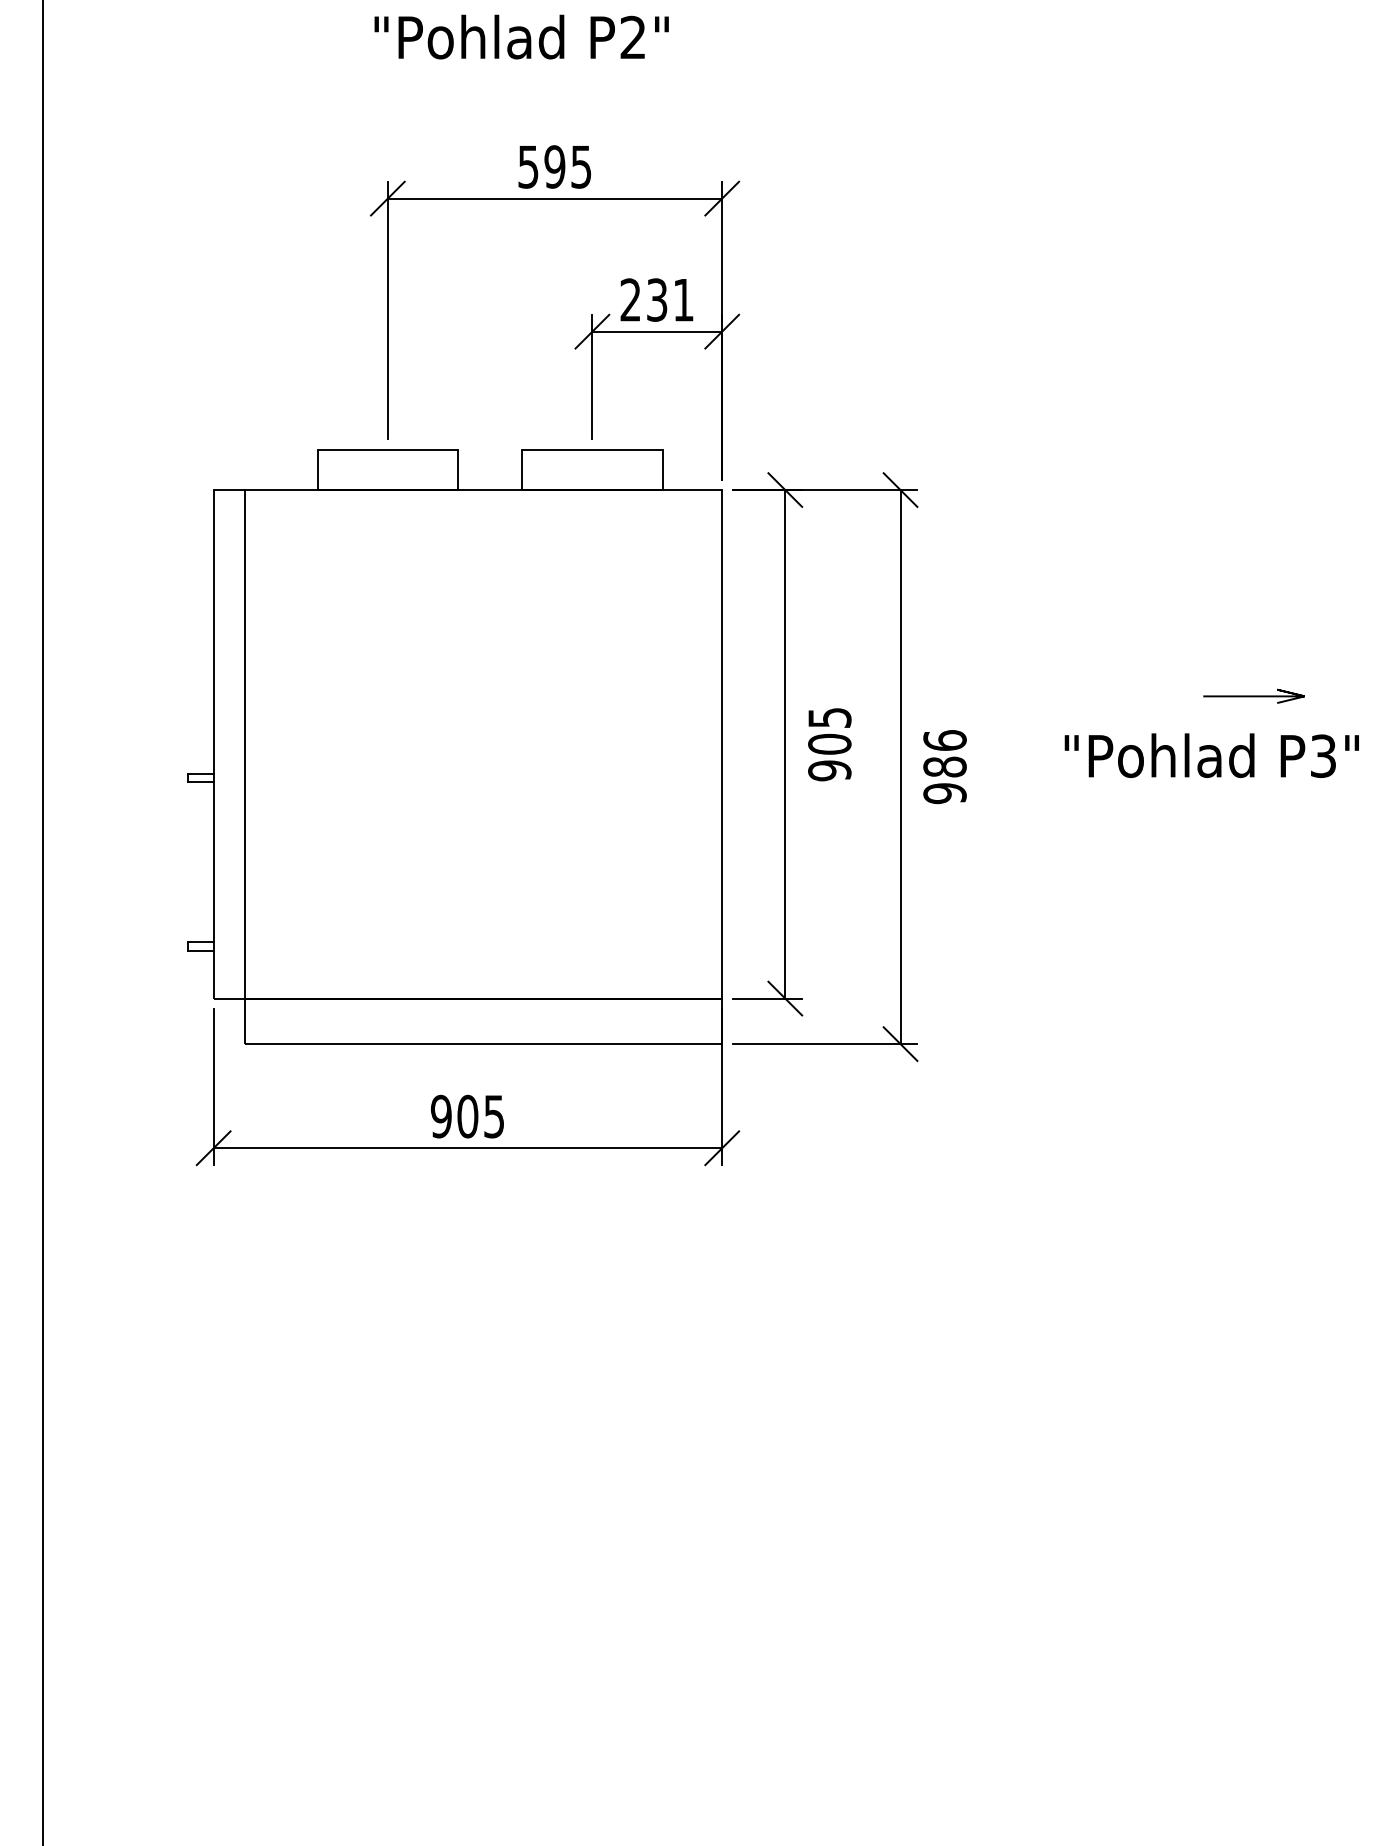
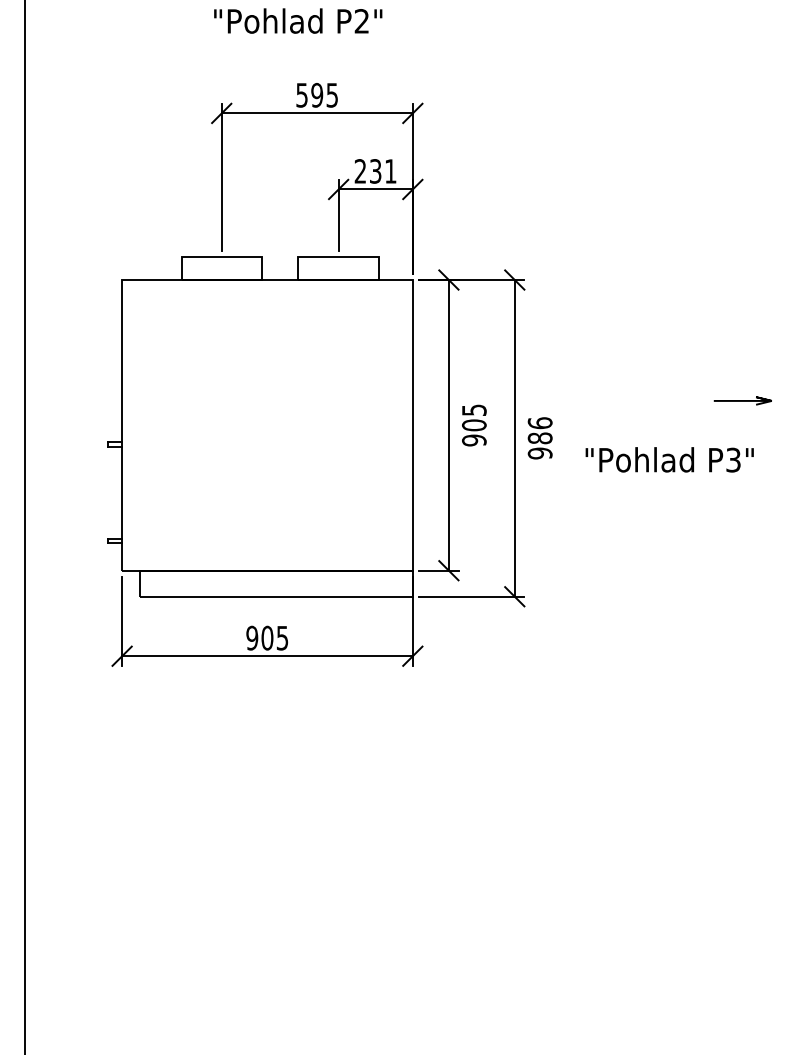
line: (1253, 695) -> (742, 400), moved
line: (244, 744) -> (139, 425), removed
text: (1211, 755) -> (669, 459), moved

